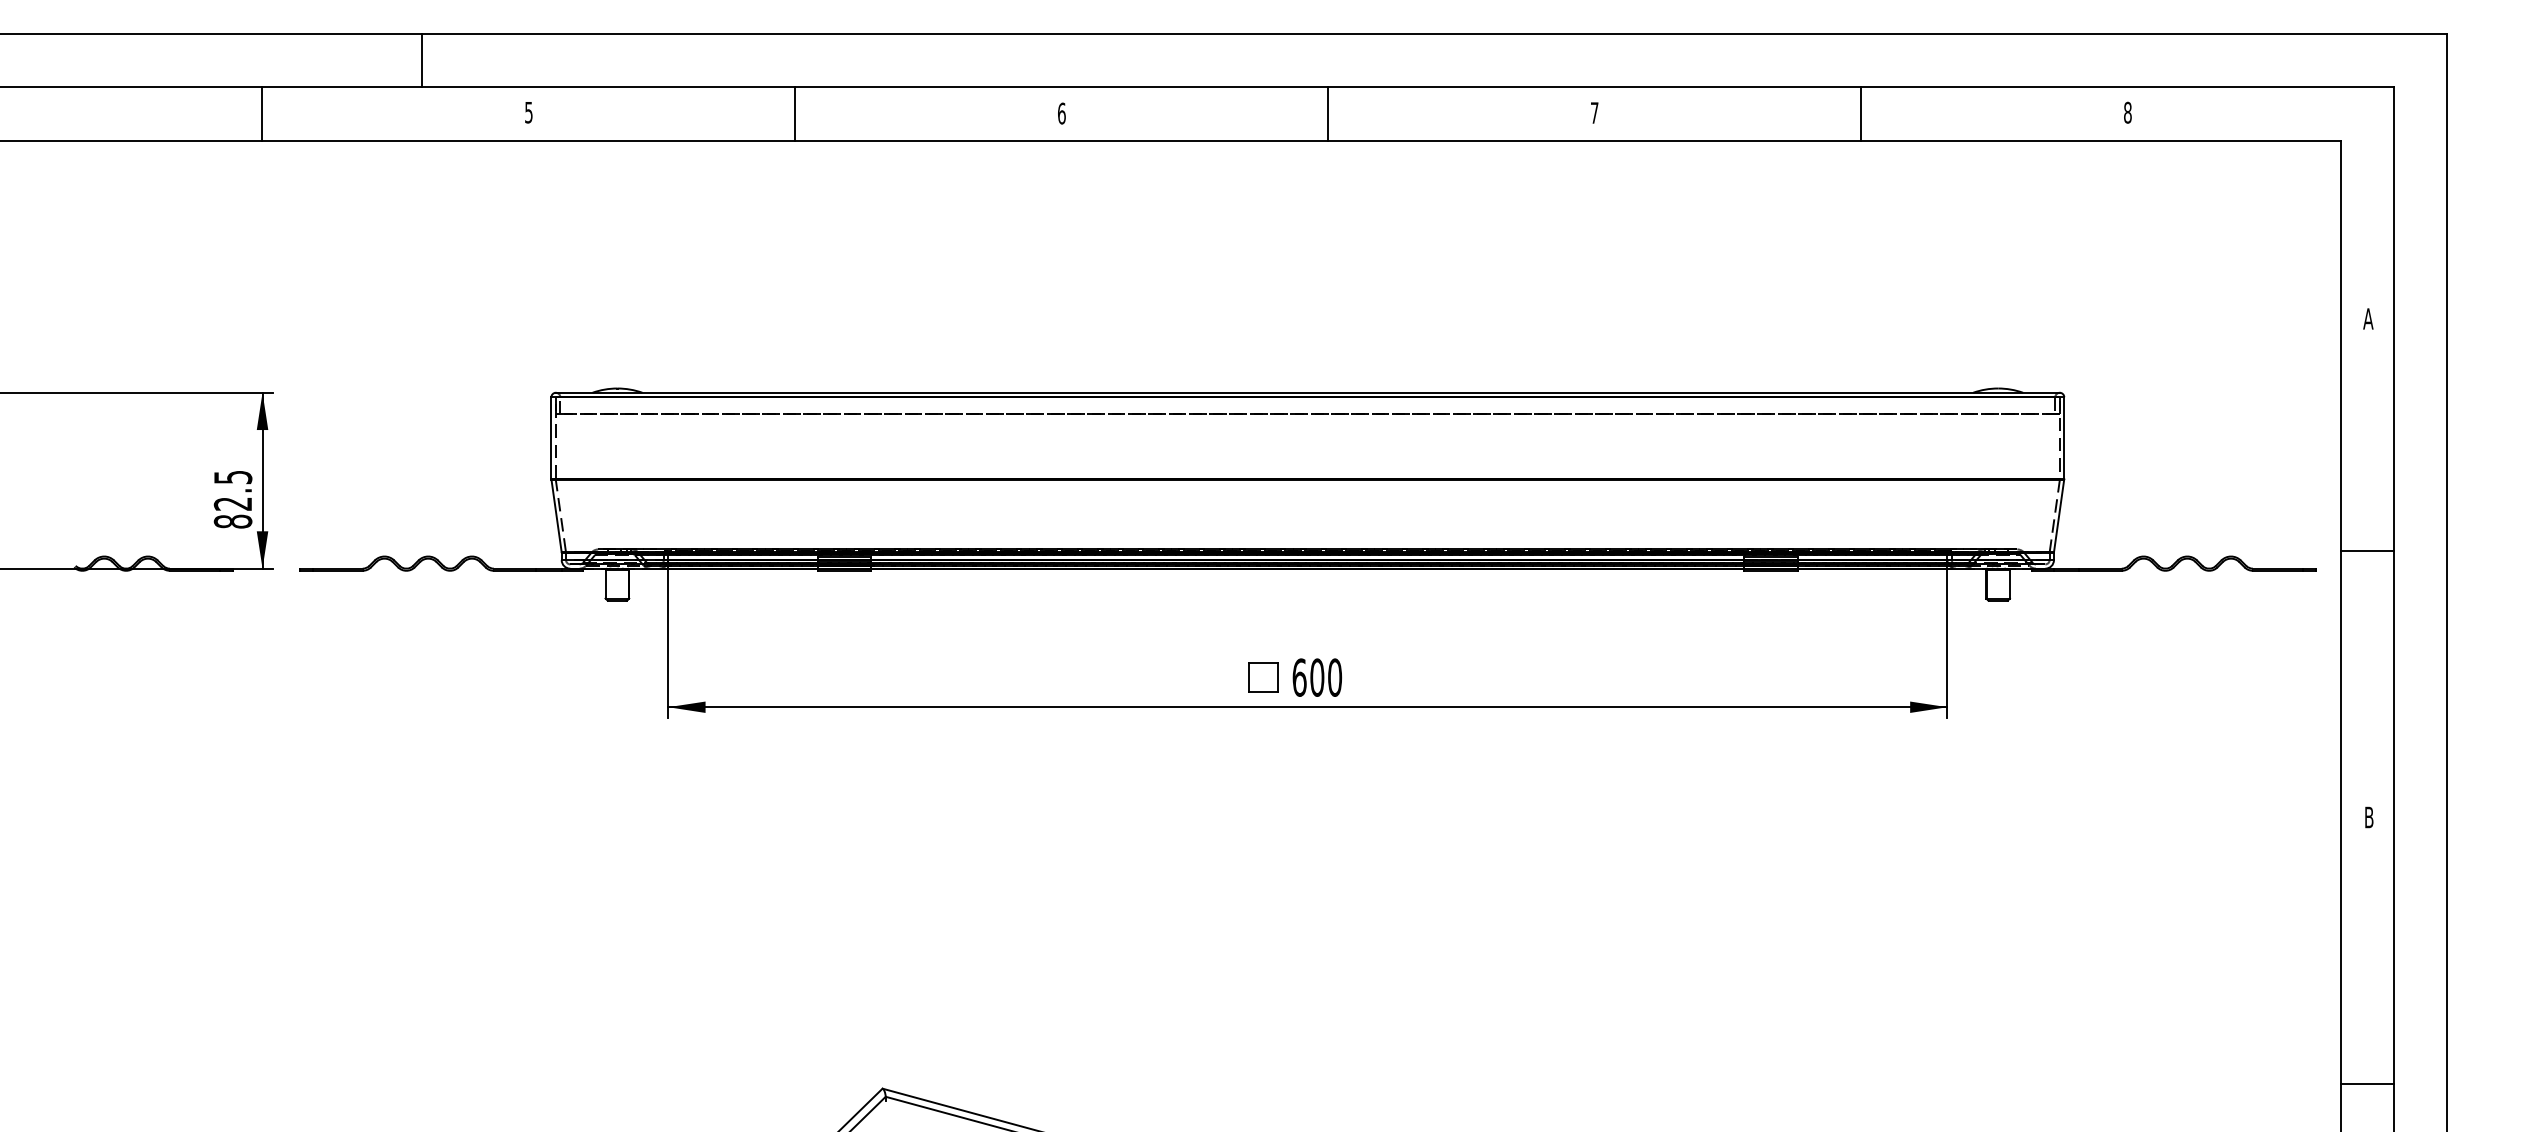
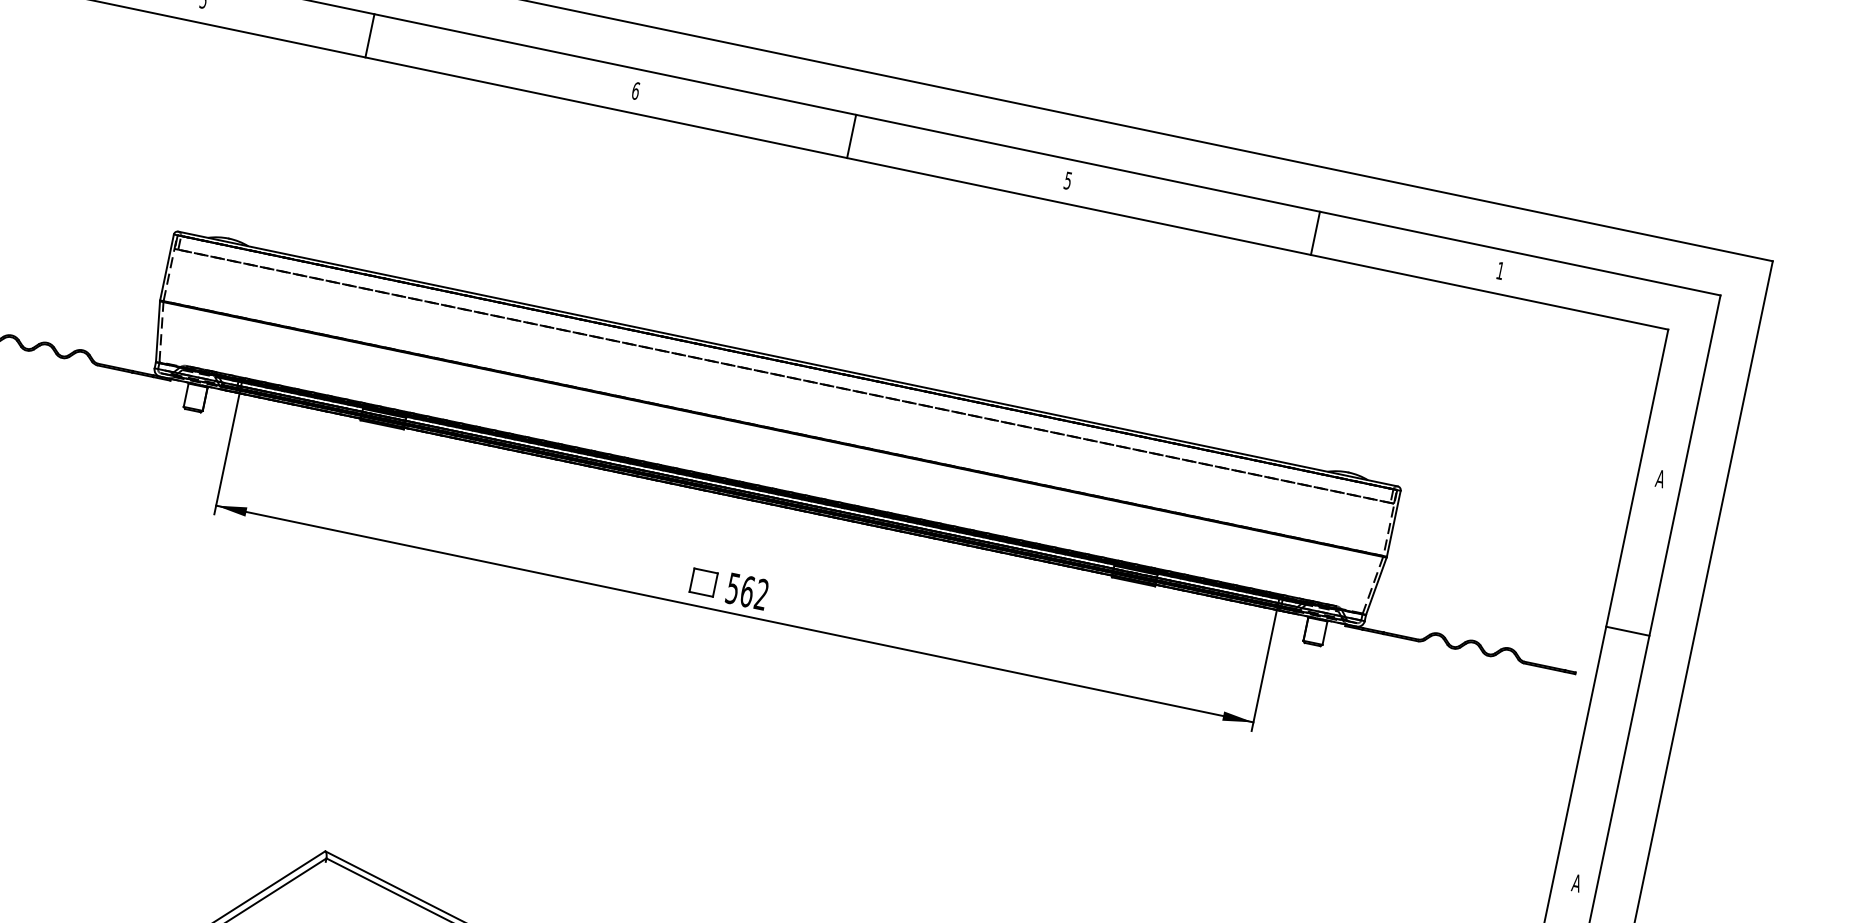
text: (1594, 112) -> (1067, 180), 7 -> 5
text: (2127, 112) -> (1500, 270), 8 -> 1
line: (795, 113) -> (370, 35), moved
line: (1861, 113) -> (1315, 232), moved
line: (2367, 551) -> (1627, 631), moved
text: (1317, 677) -> (747, 591), 600 -> 562
text: (2369, 817) -> (1577, 883), B -> A

